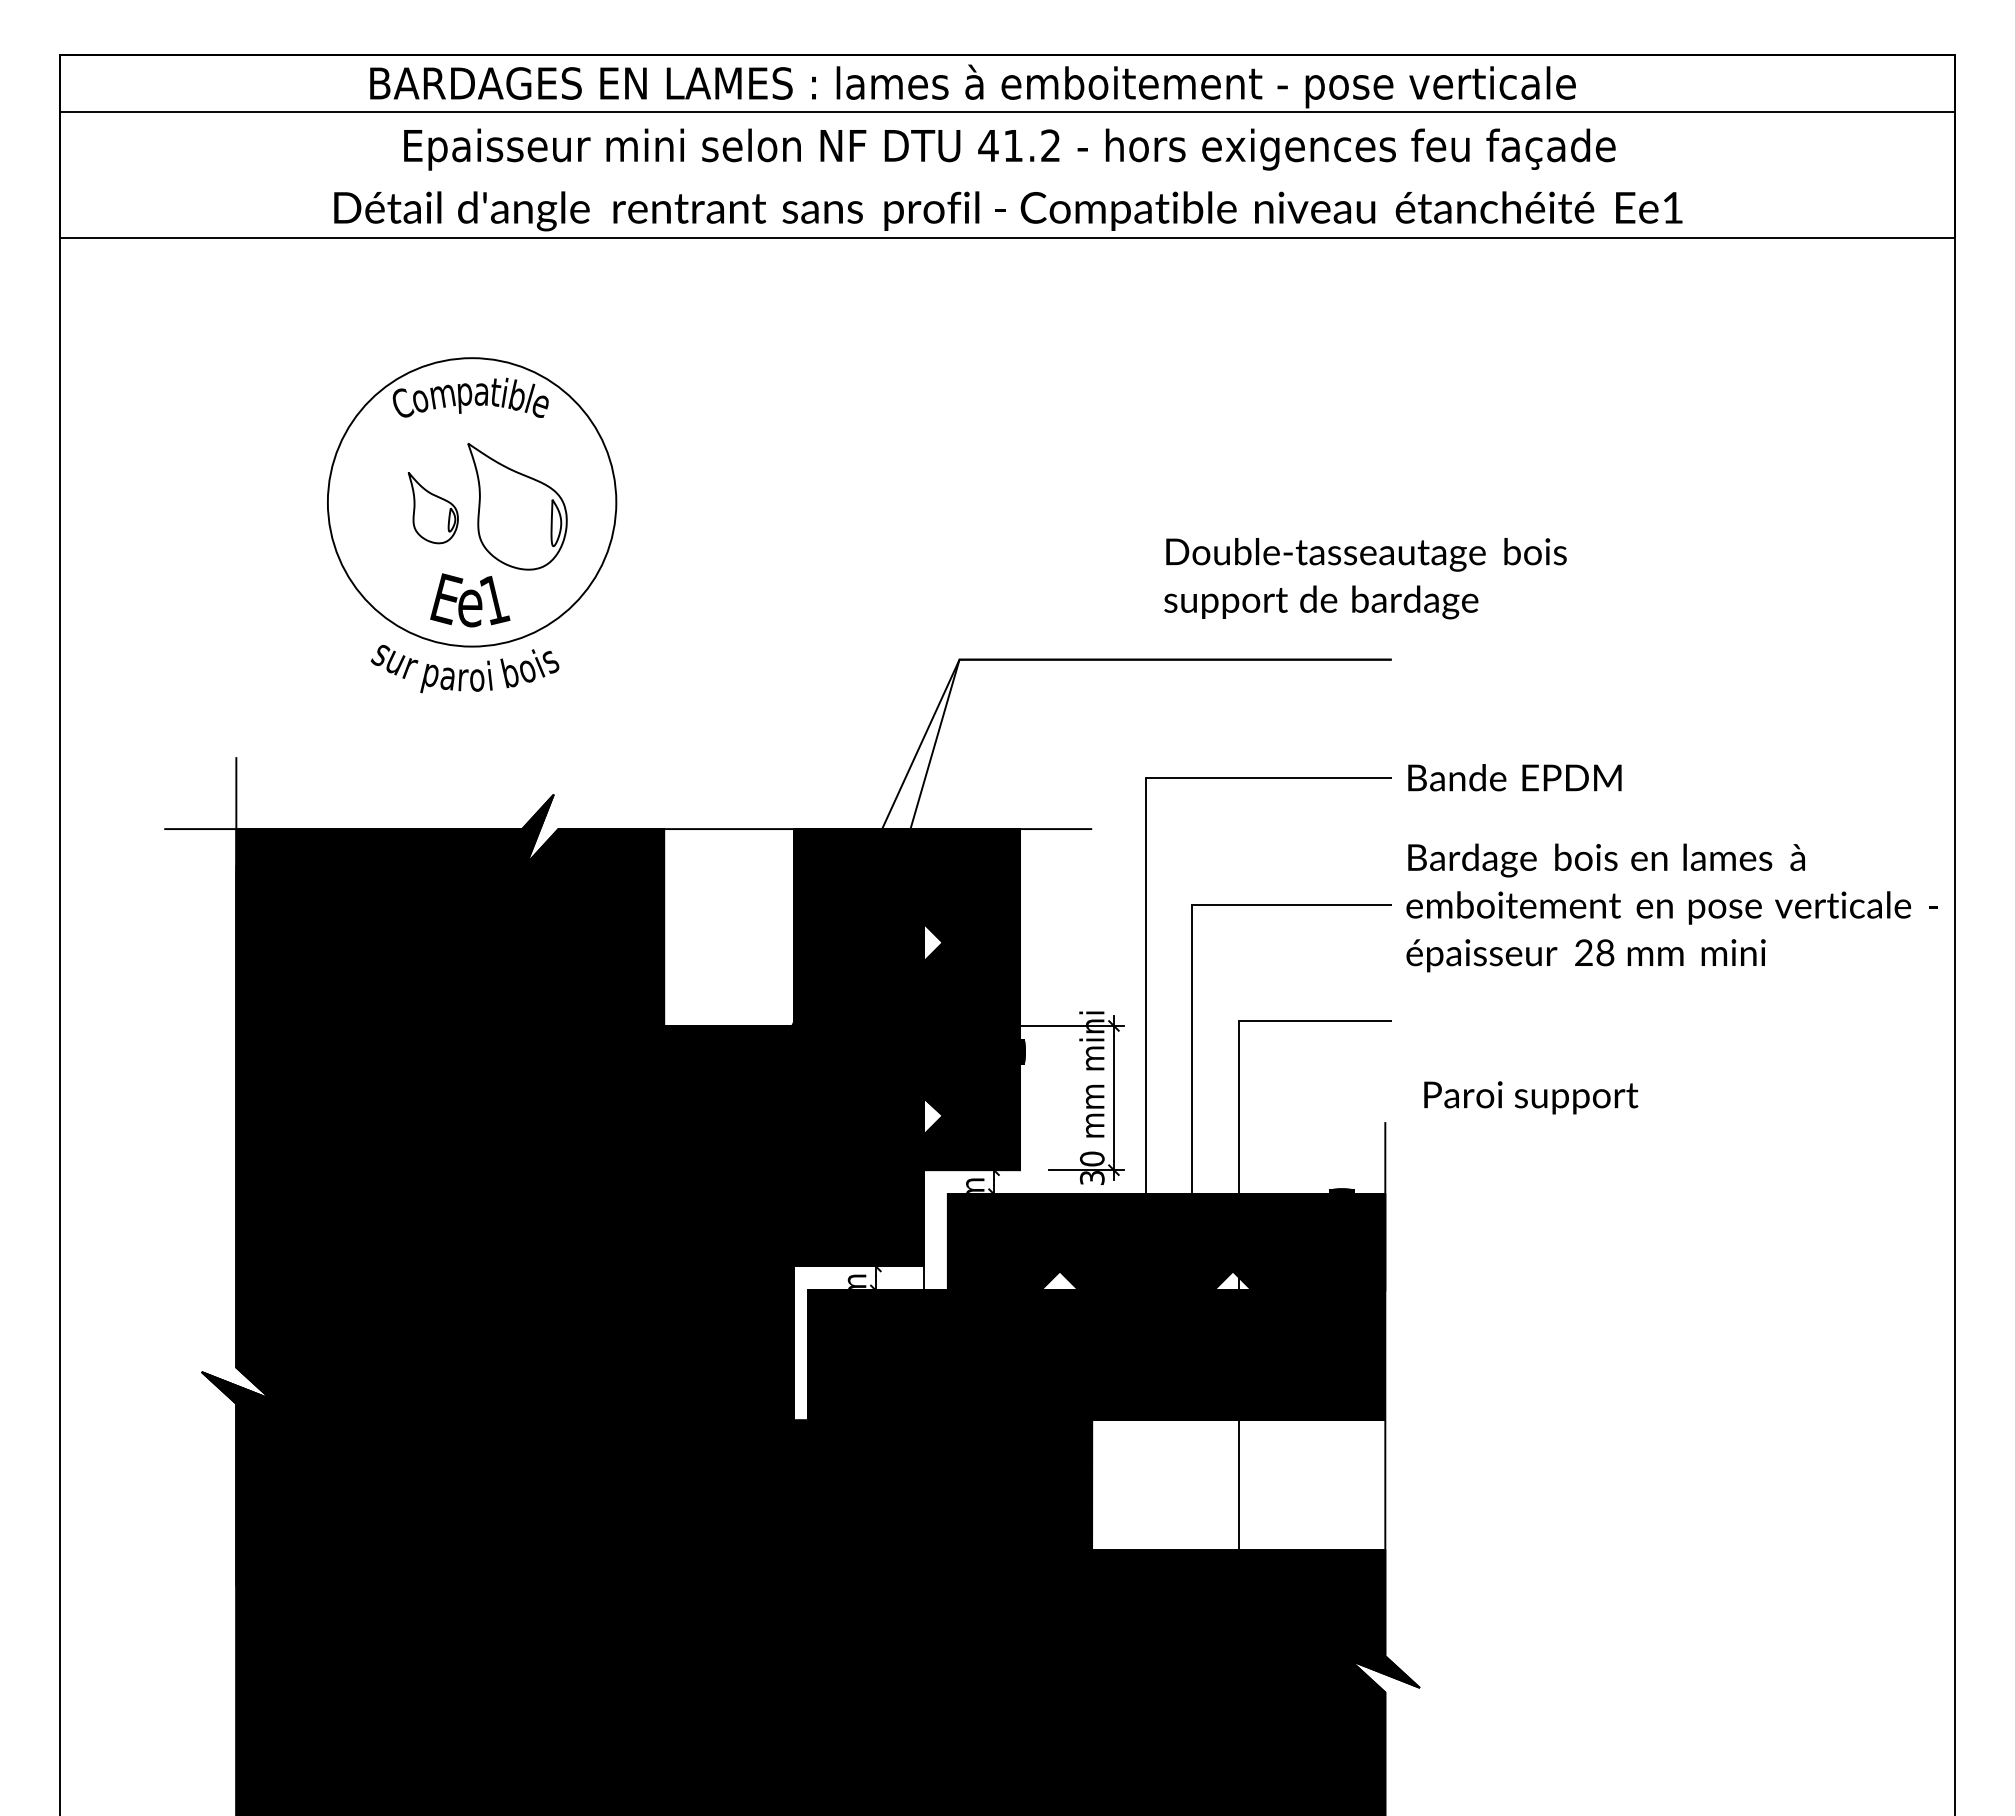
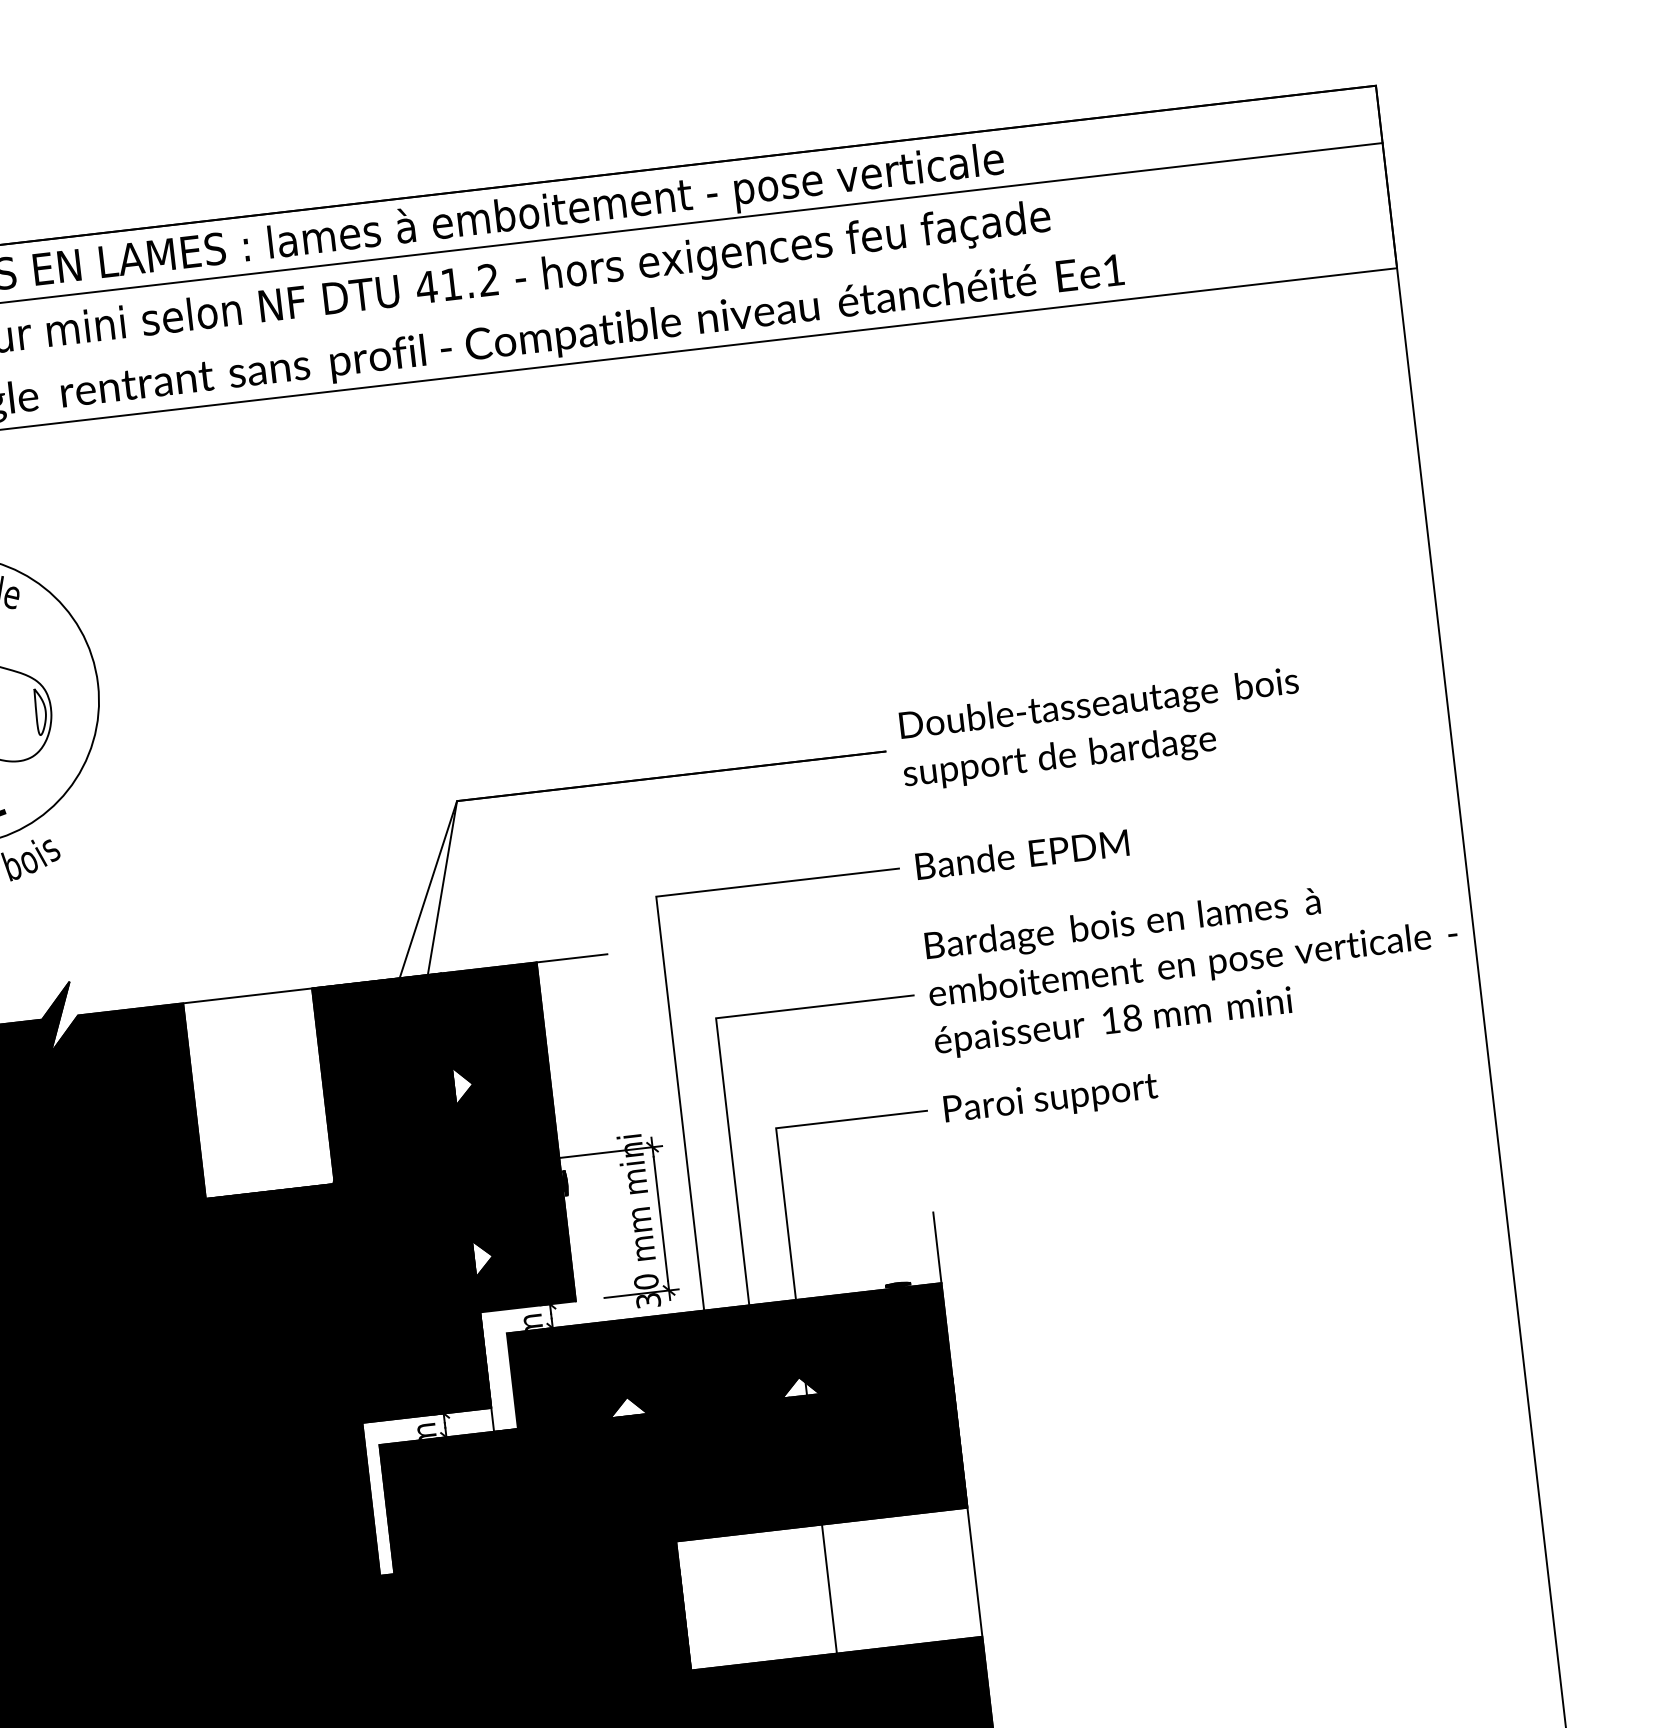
text: (1365, 578) -> (1101, 729), moved
text: (1583, 952) -> (1110, 1020), 28 -> 18
text: (1531, 1097) -> (1051, 1099), moved

